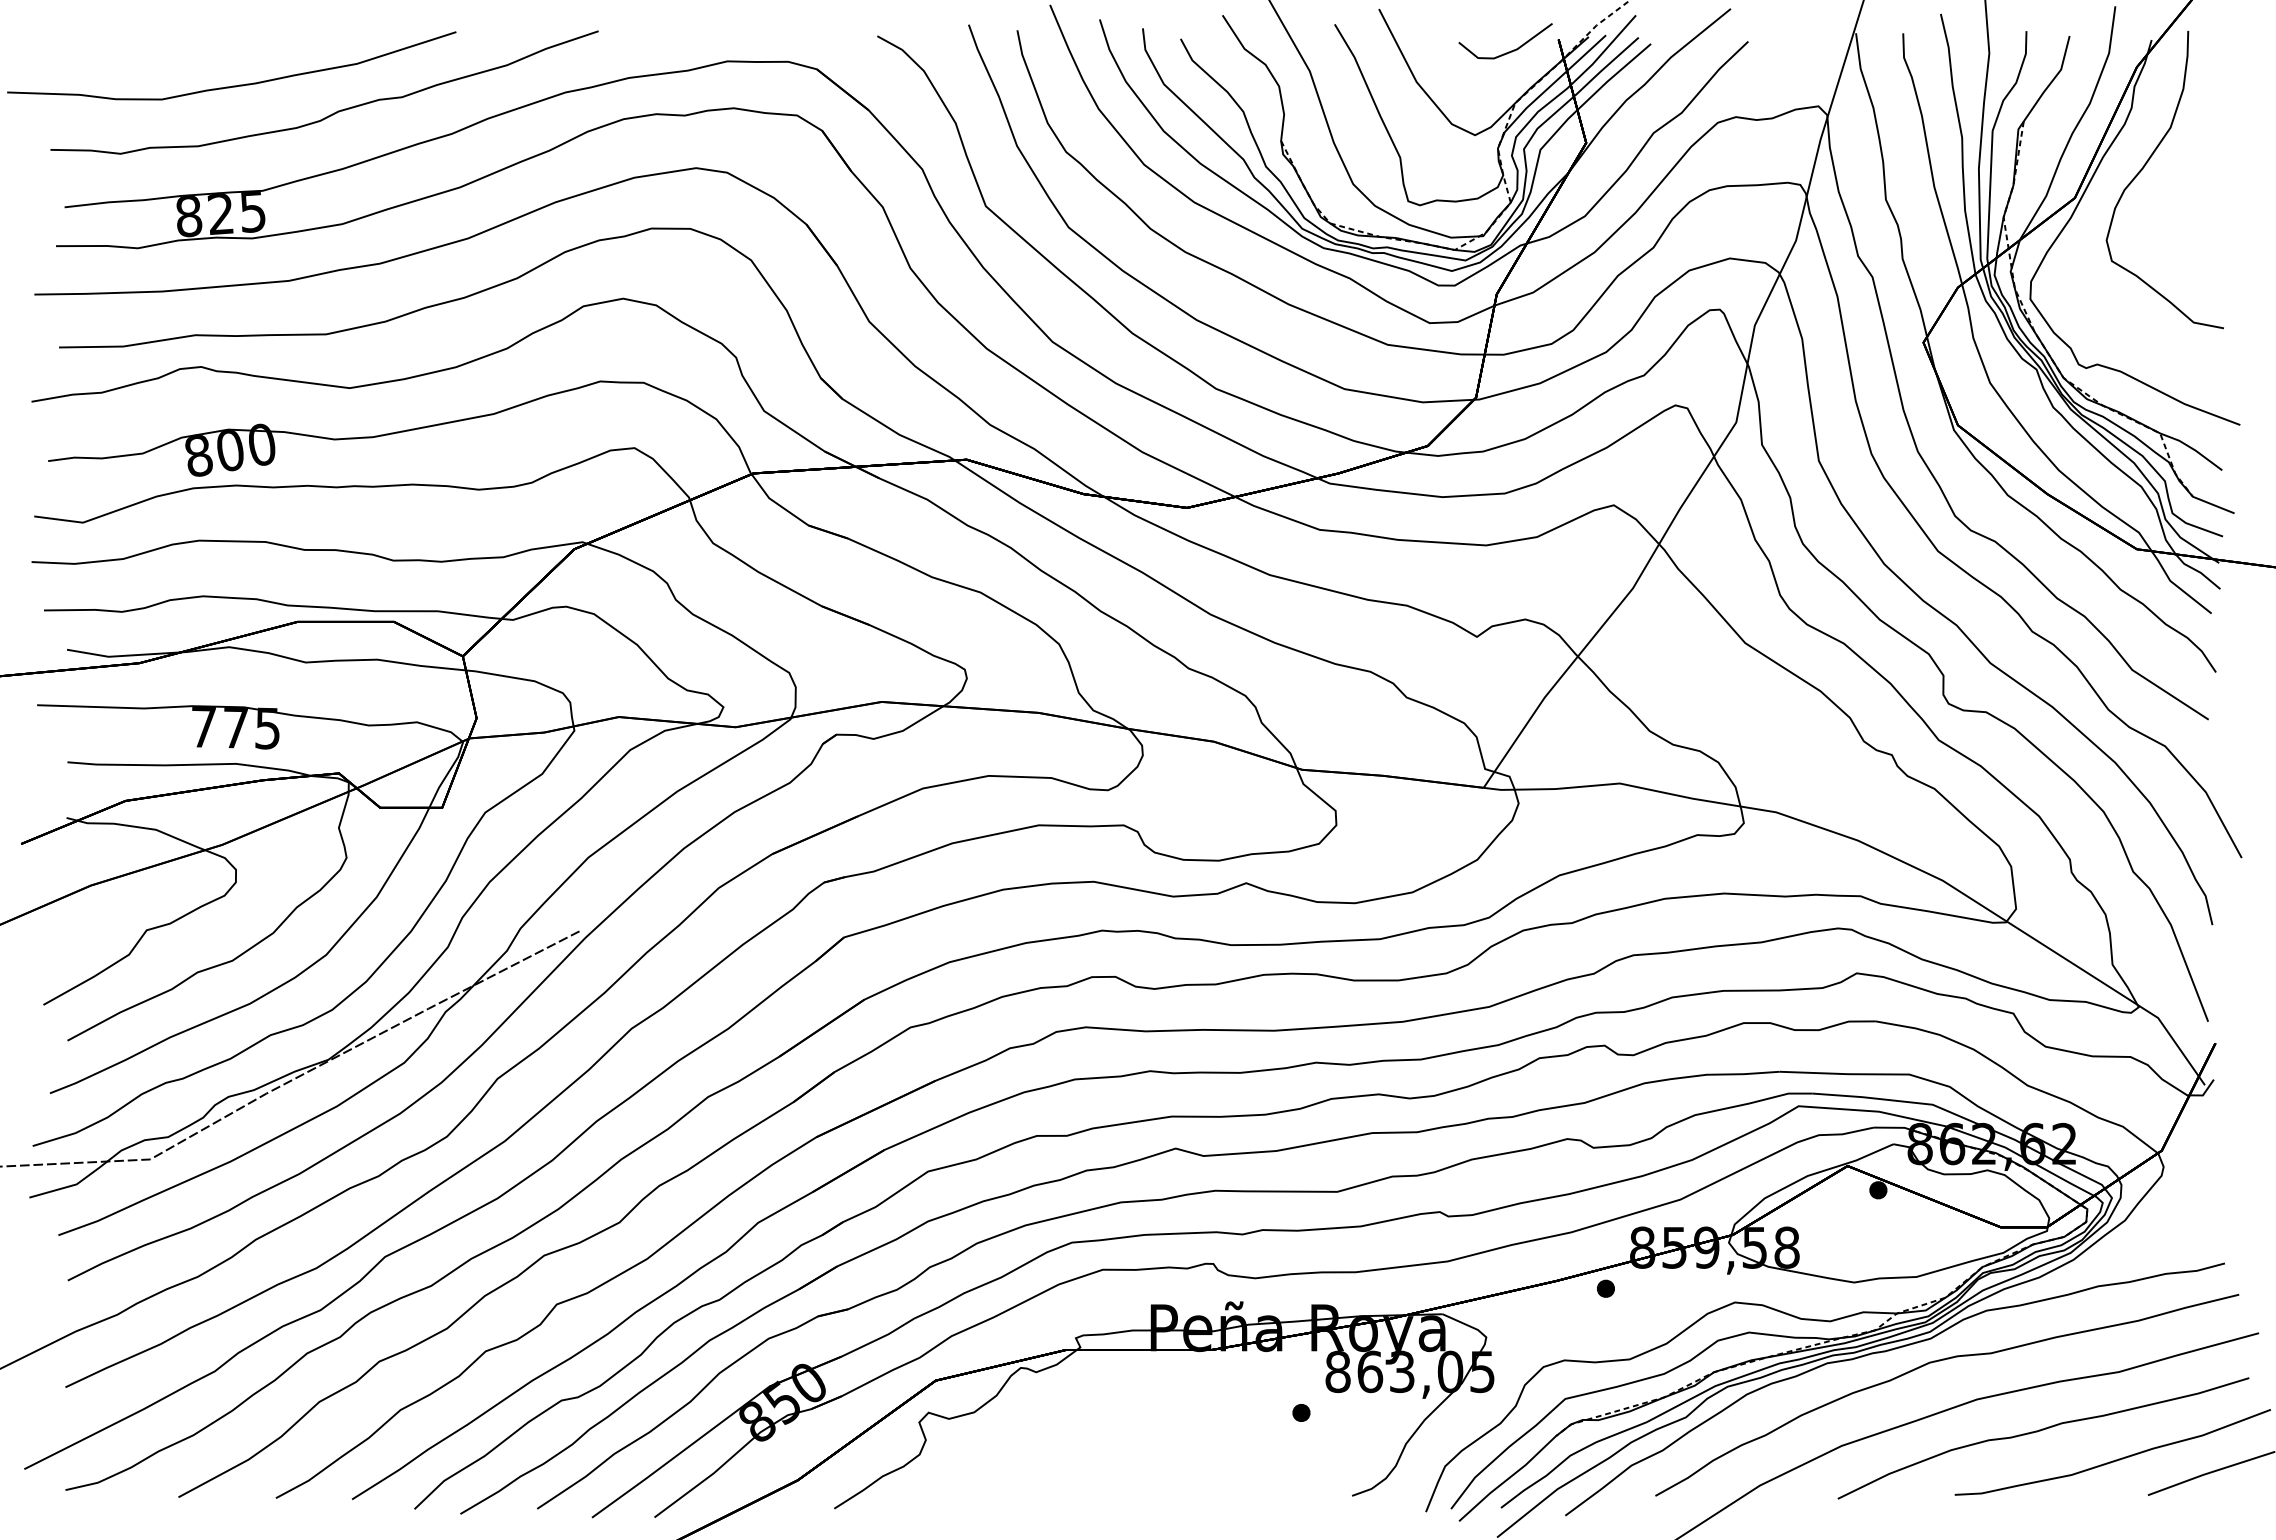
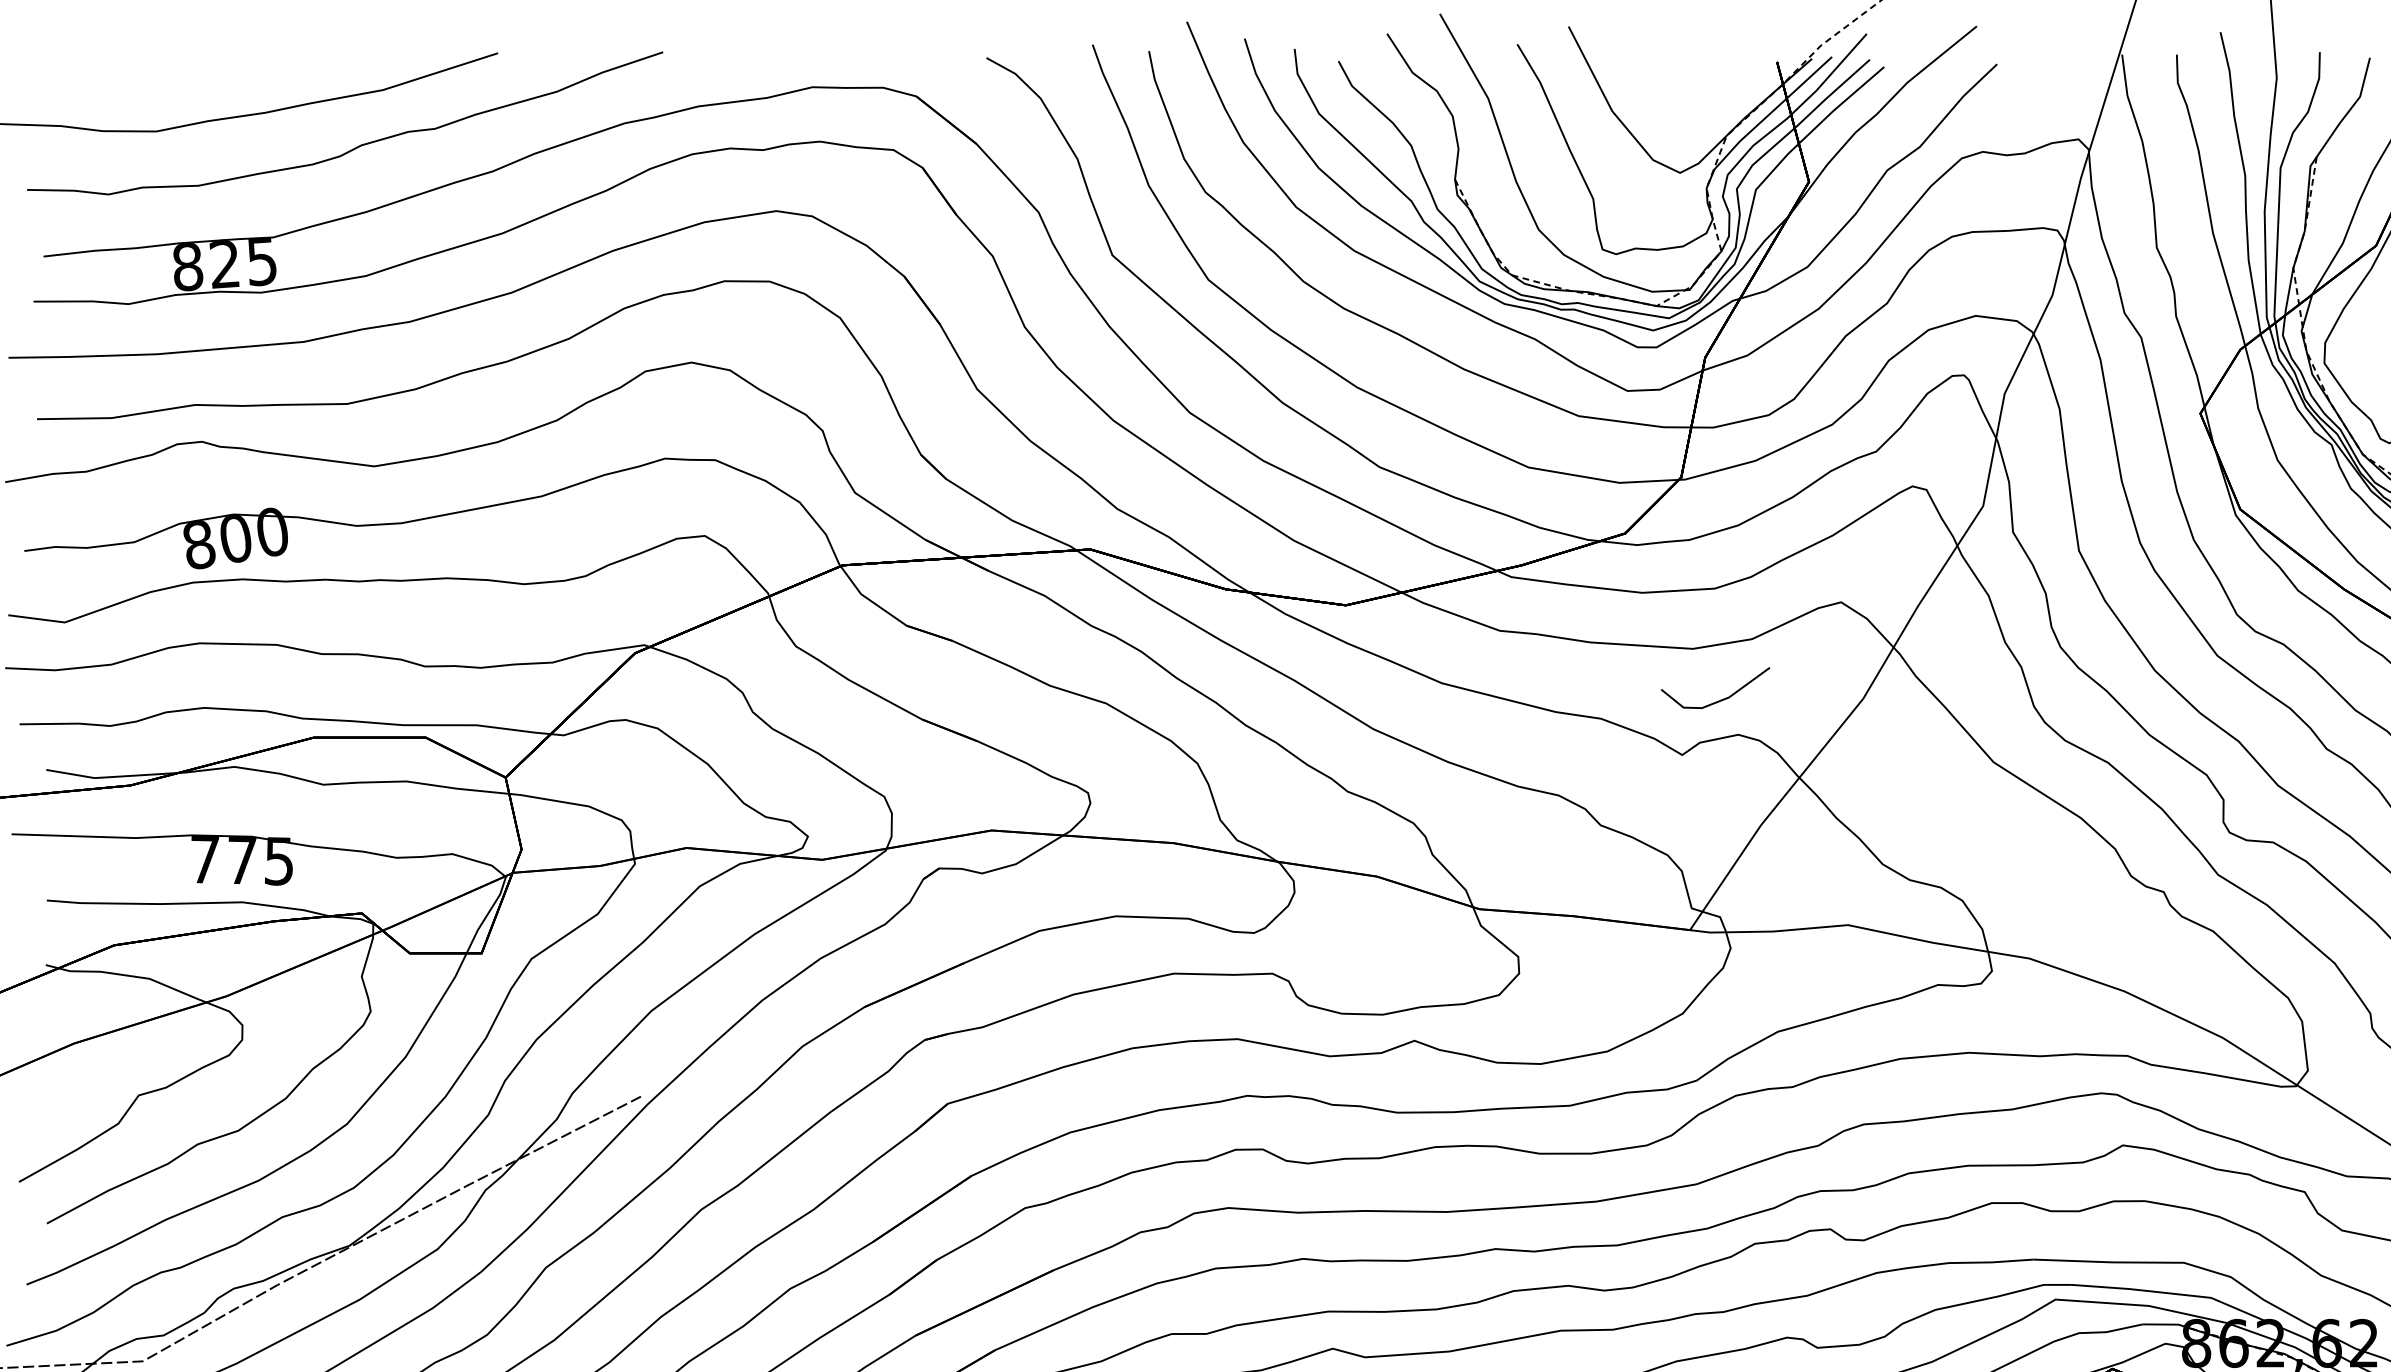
line: (1508, 51) -> (1718, 700), moved

